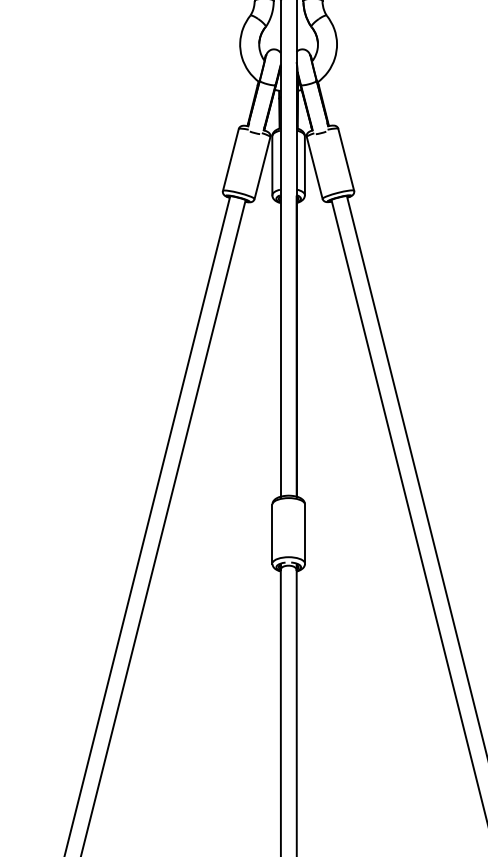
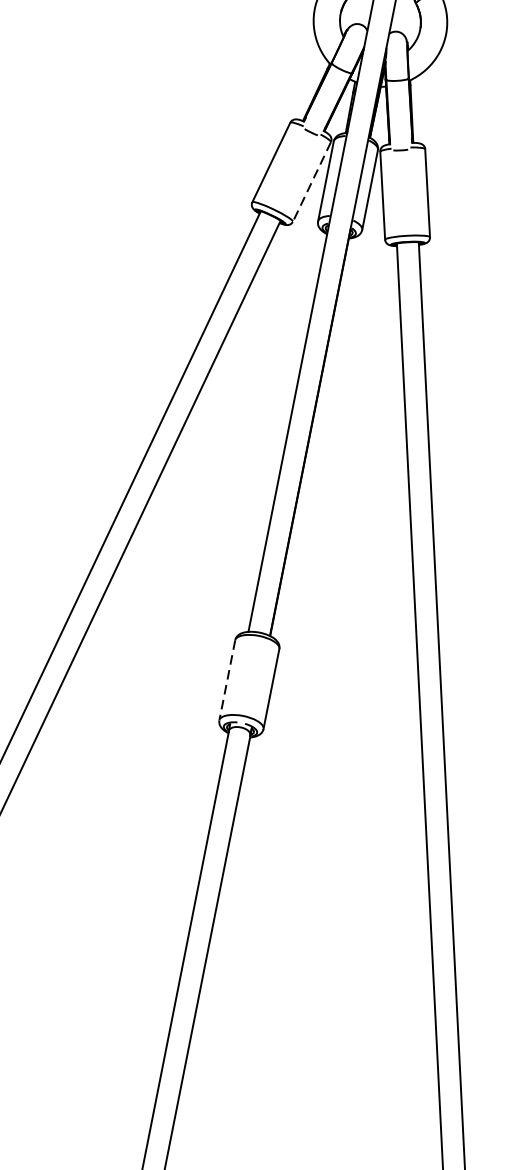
line: (262, 168) -> (311, 182), solid -> dashed
line: (272, 534) -> (227, 680), solid -> dashed

